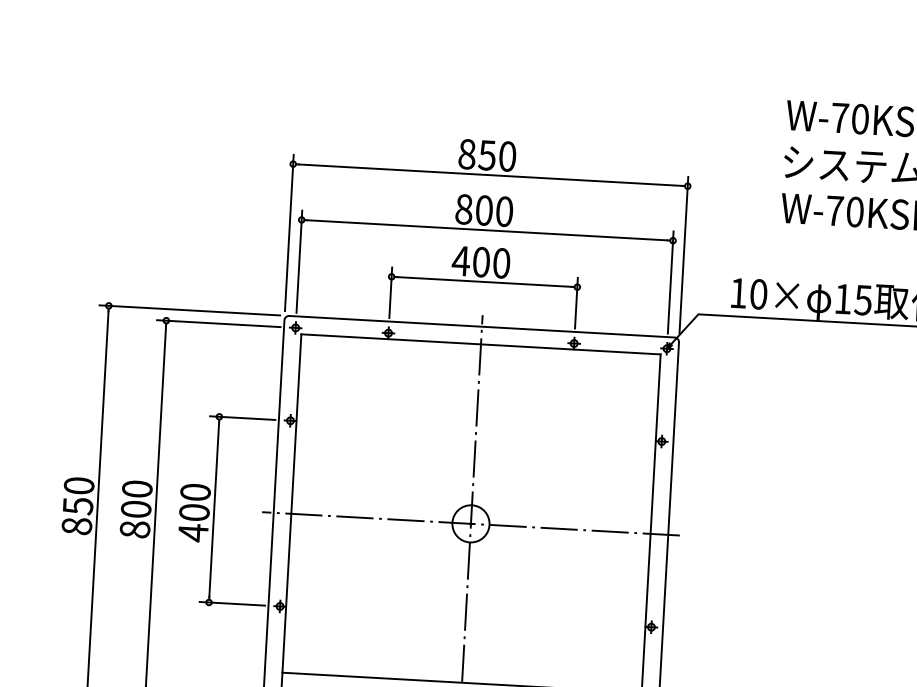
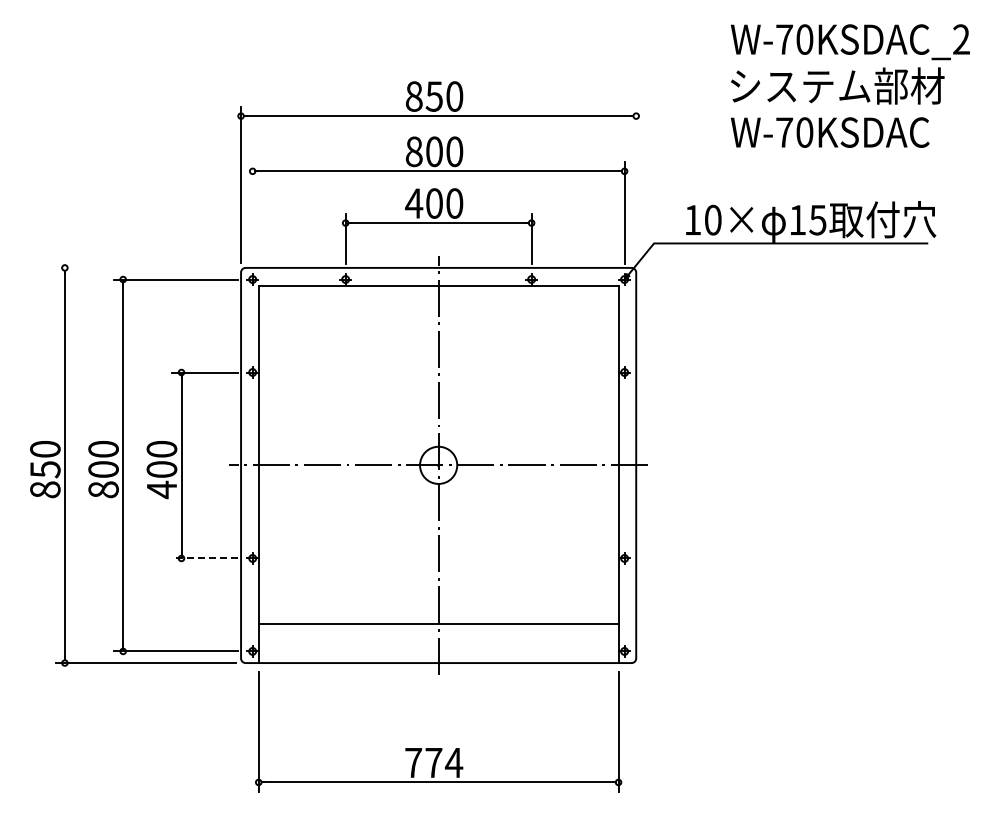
line: (684, 254) -> (636, 184), removed
line: (299, 262) -> (252, 213), removed
line: (189, 309) -> (145, 267), removed
line: (231, 603) -> (204, 558), solid -> dashed

